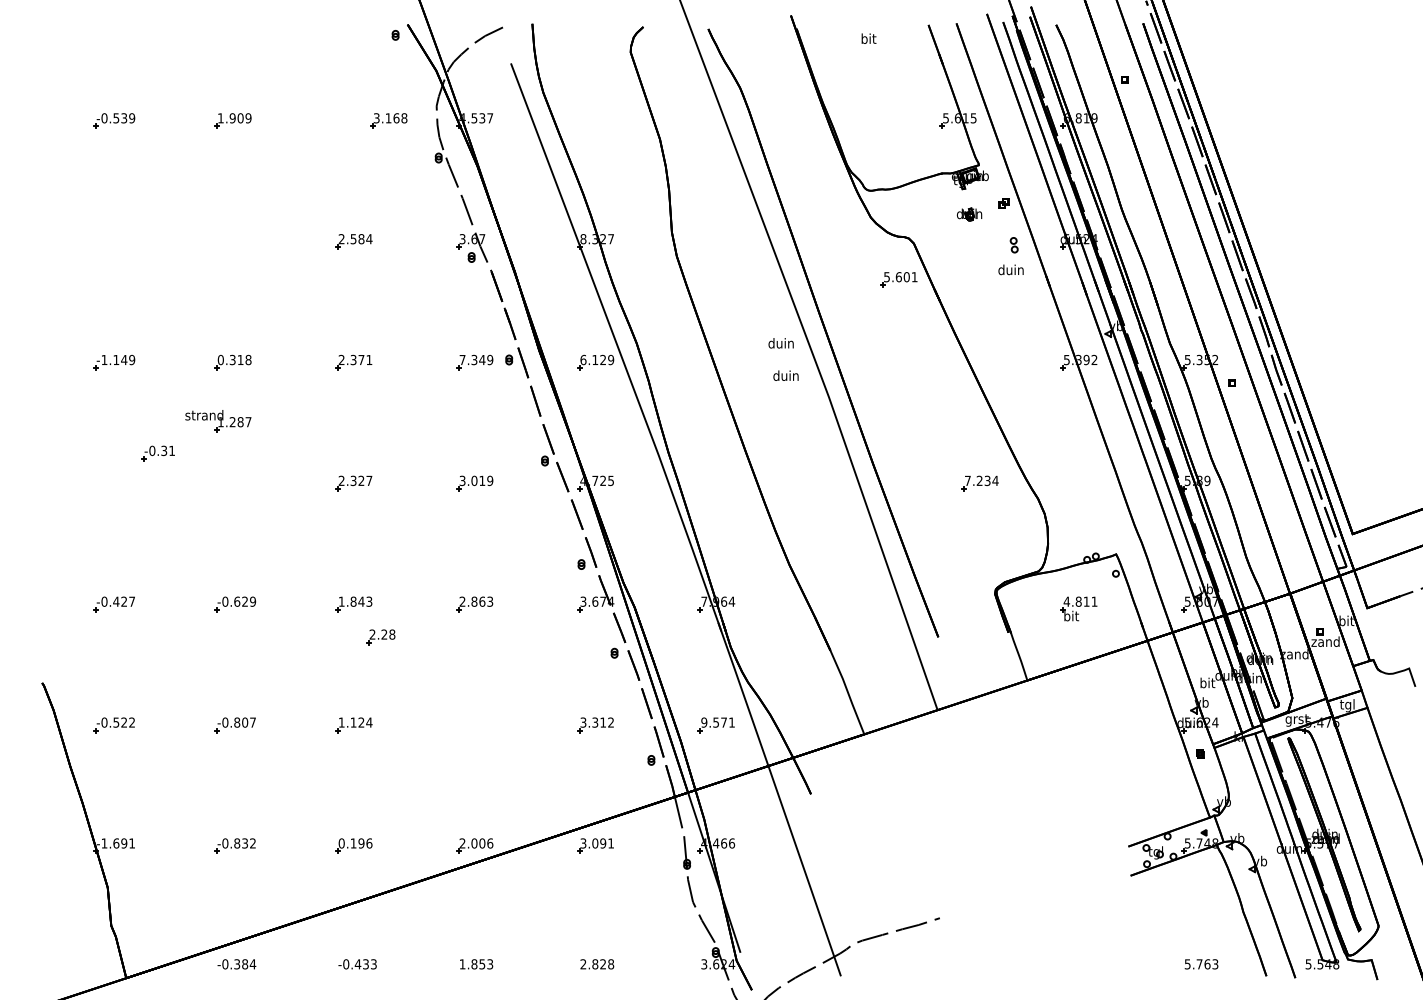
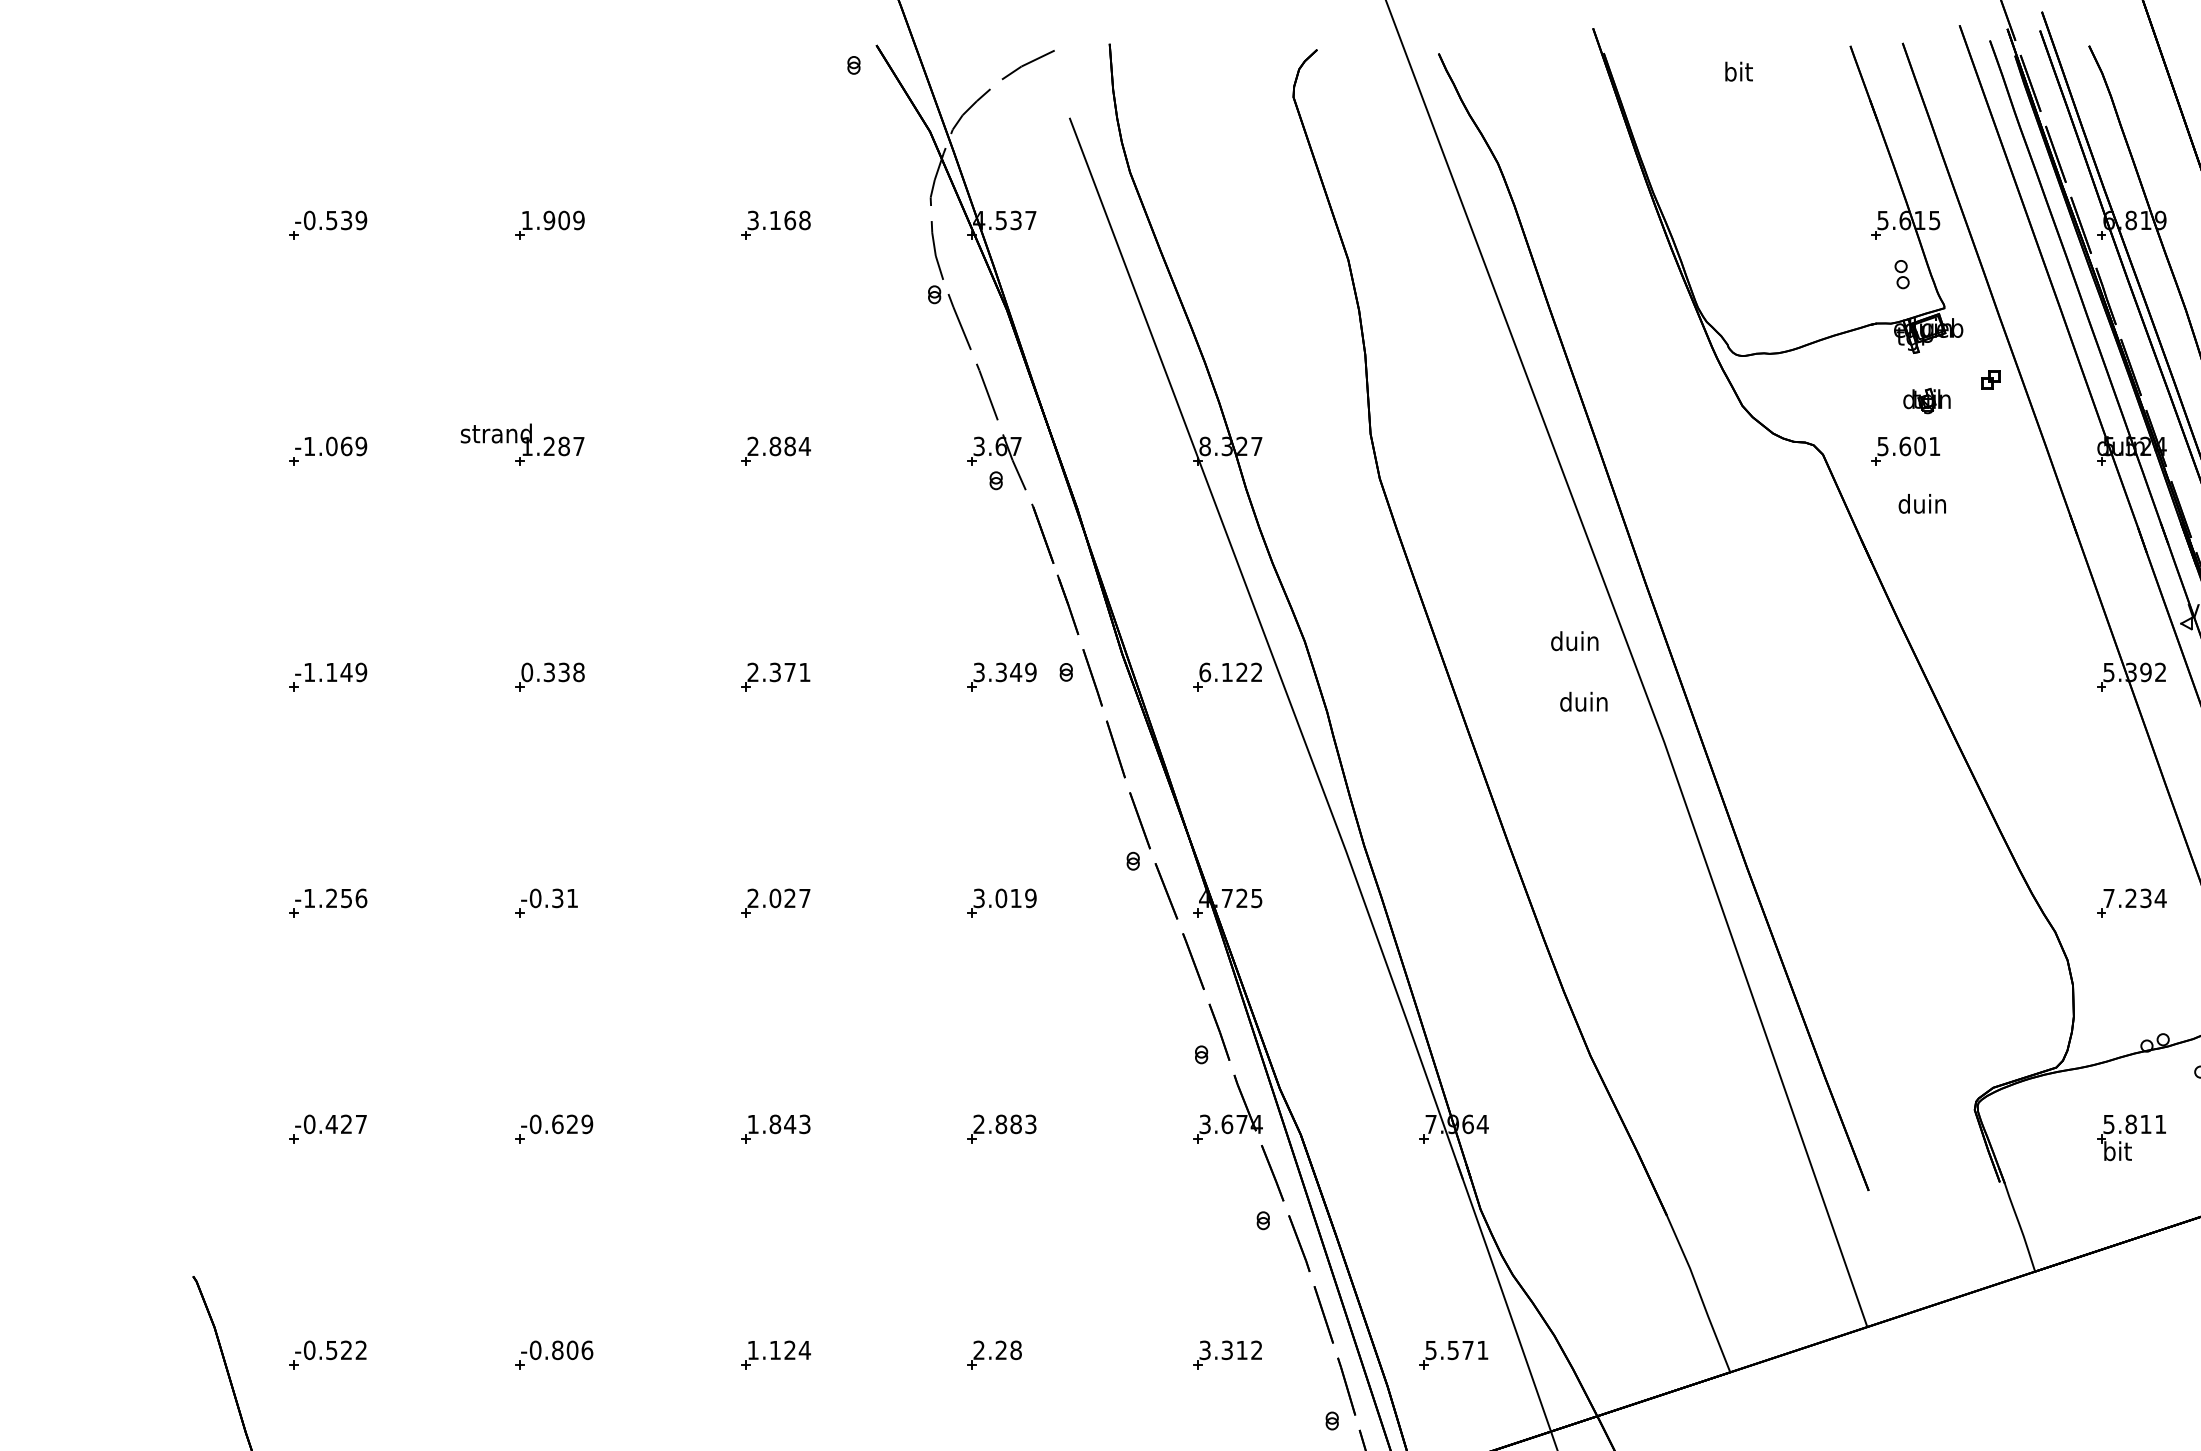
part: (388, 120) -> (775, 224), moved
text: (353, 239) -> (775, 447), 2.584 -> 2.884
part: (114, 241) -> (328, 450), added
part: (1013, 245) -> (1900, 275), moved
text: (1010, 269) -> (1921, 503), moved
part: (898, 279) -> (1904, 450), moved
text: (240, 359) -> (563, 671), 0.318 -> 0.338
text: (462, 359) -> (979, 671), 7.349 -> 3.349
text: (611, 360) -> (1257, 673), 6.129 -> 6.122
part: (218, 421) -> (522, 445), moved
part: (157, 453) -> (545, 903), moved
text: (353, 480) -> (775, 897), 2.327 -> 2.027
part: (114, 483) -> (328, 903), added
part: (979, 483) -> (2130, 903), moved
text: (482, 601) -> (1016, 1123), 2.863 -> 2.883
text: (1066, 601) -> (2108, 1123), 4.811 -> 5.811
part: (380, 637) -> (993, 1355), moved
text: (253, 722) -> (588, 1350), -0.807 -> -0.806
text: (704, 722) -> (1431, 1350), 9.571 -> 5.571

